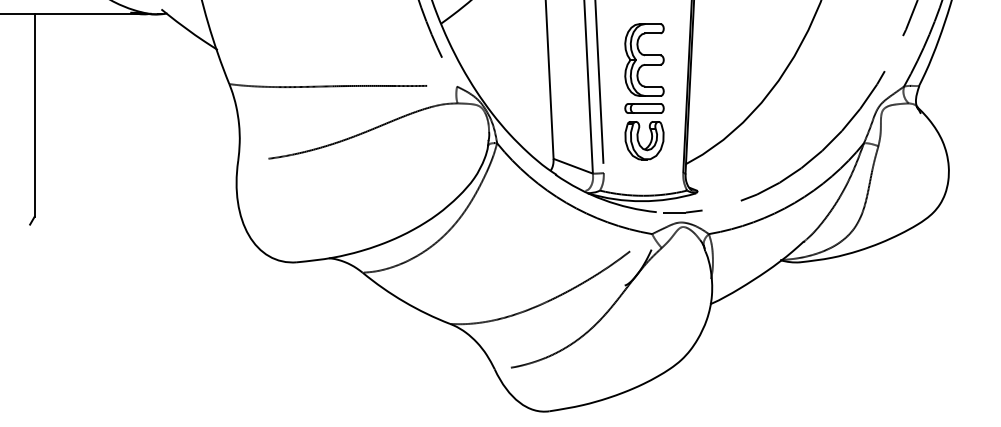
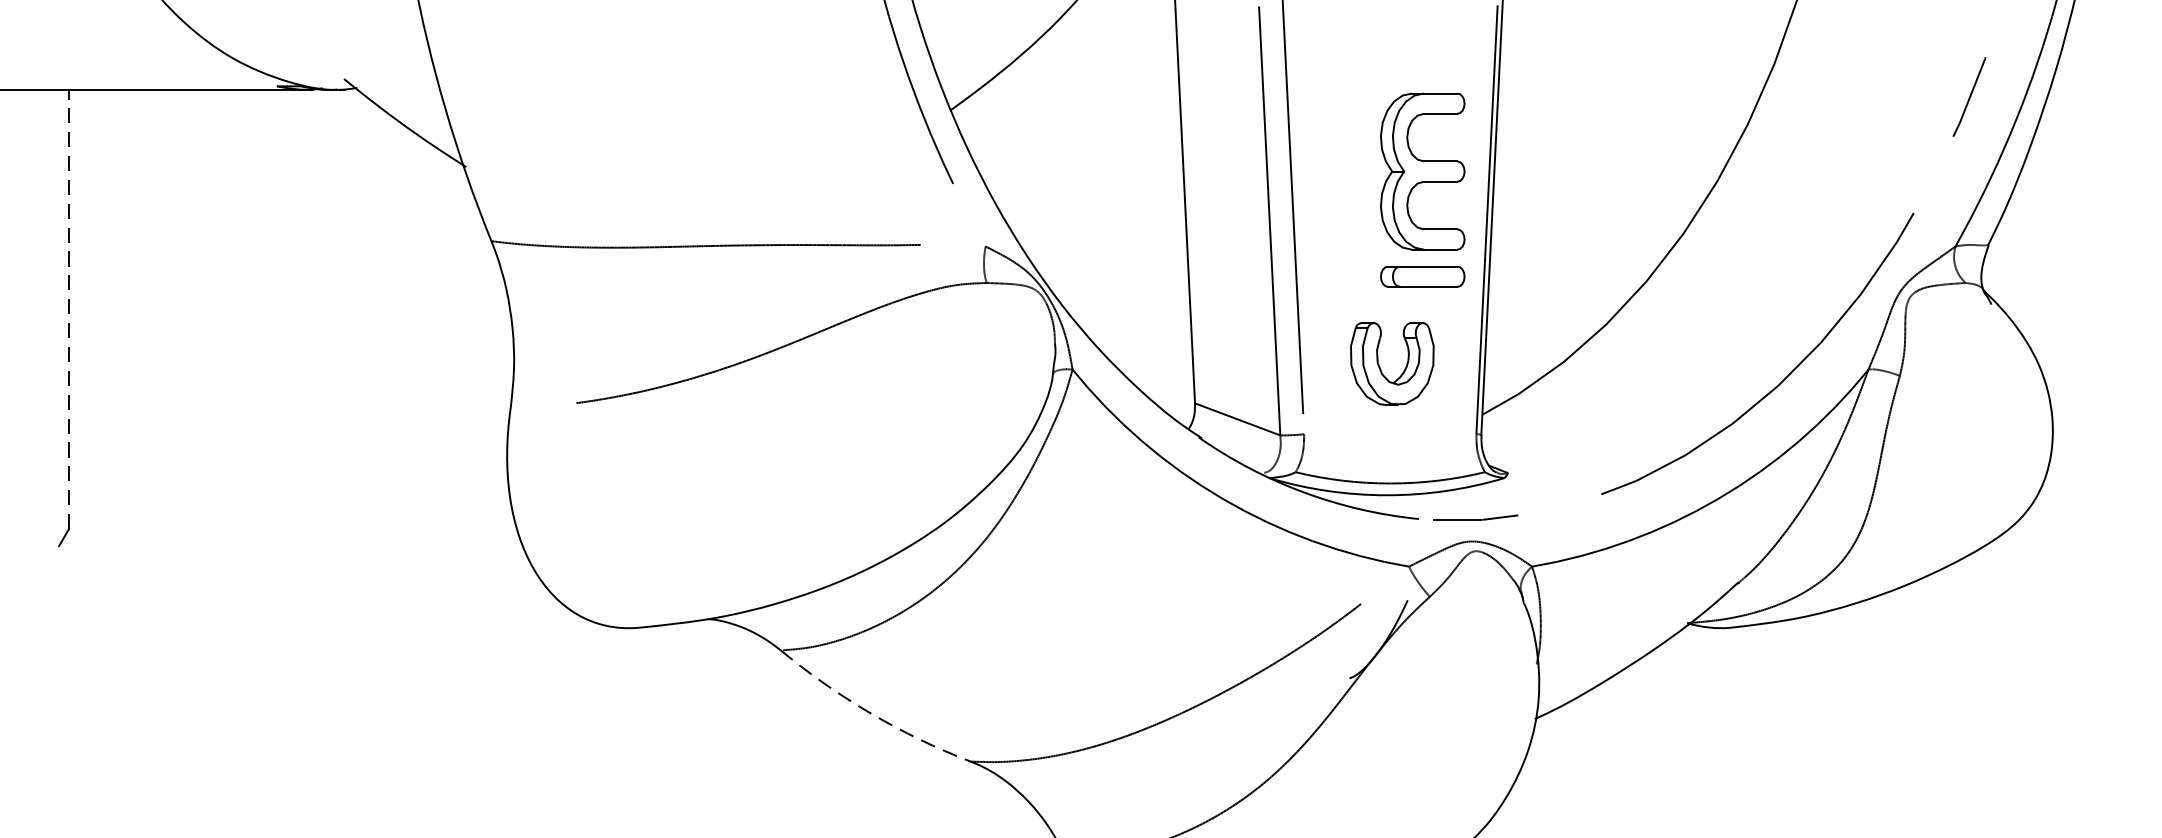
part: (644, 68) -> (1422, 189), moved
line: (34, 115) -> (68, 309), solid -> dashed
arc: (404, 301) -> (871, 712), solid -> dashed

